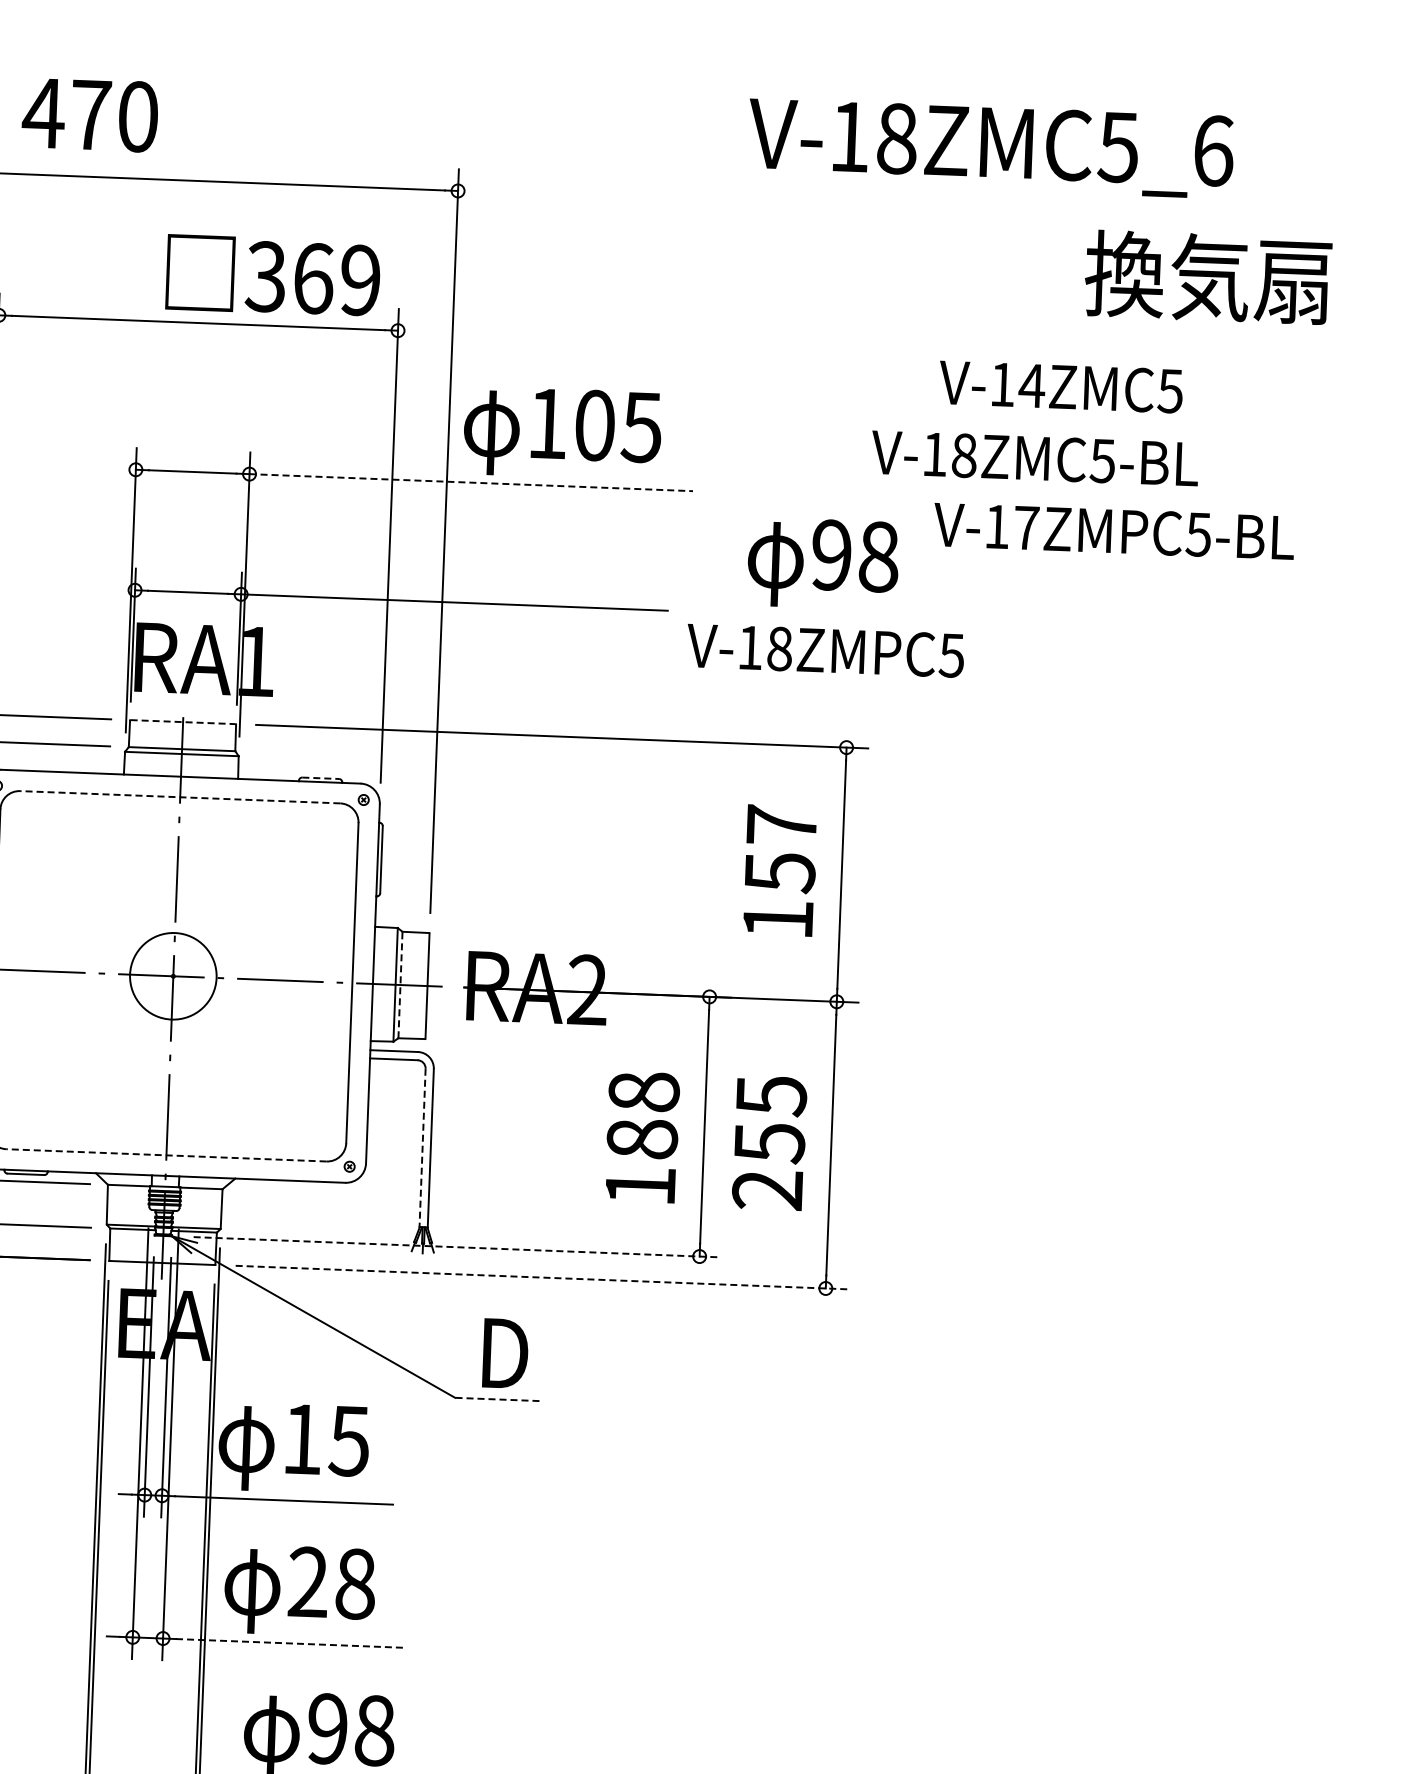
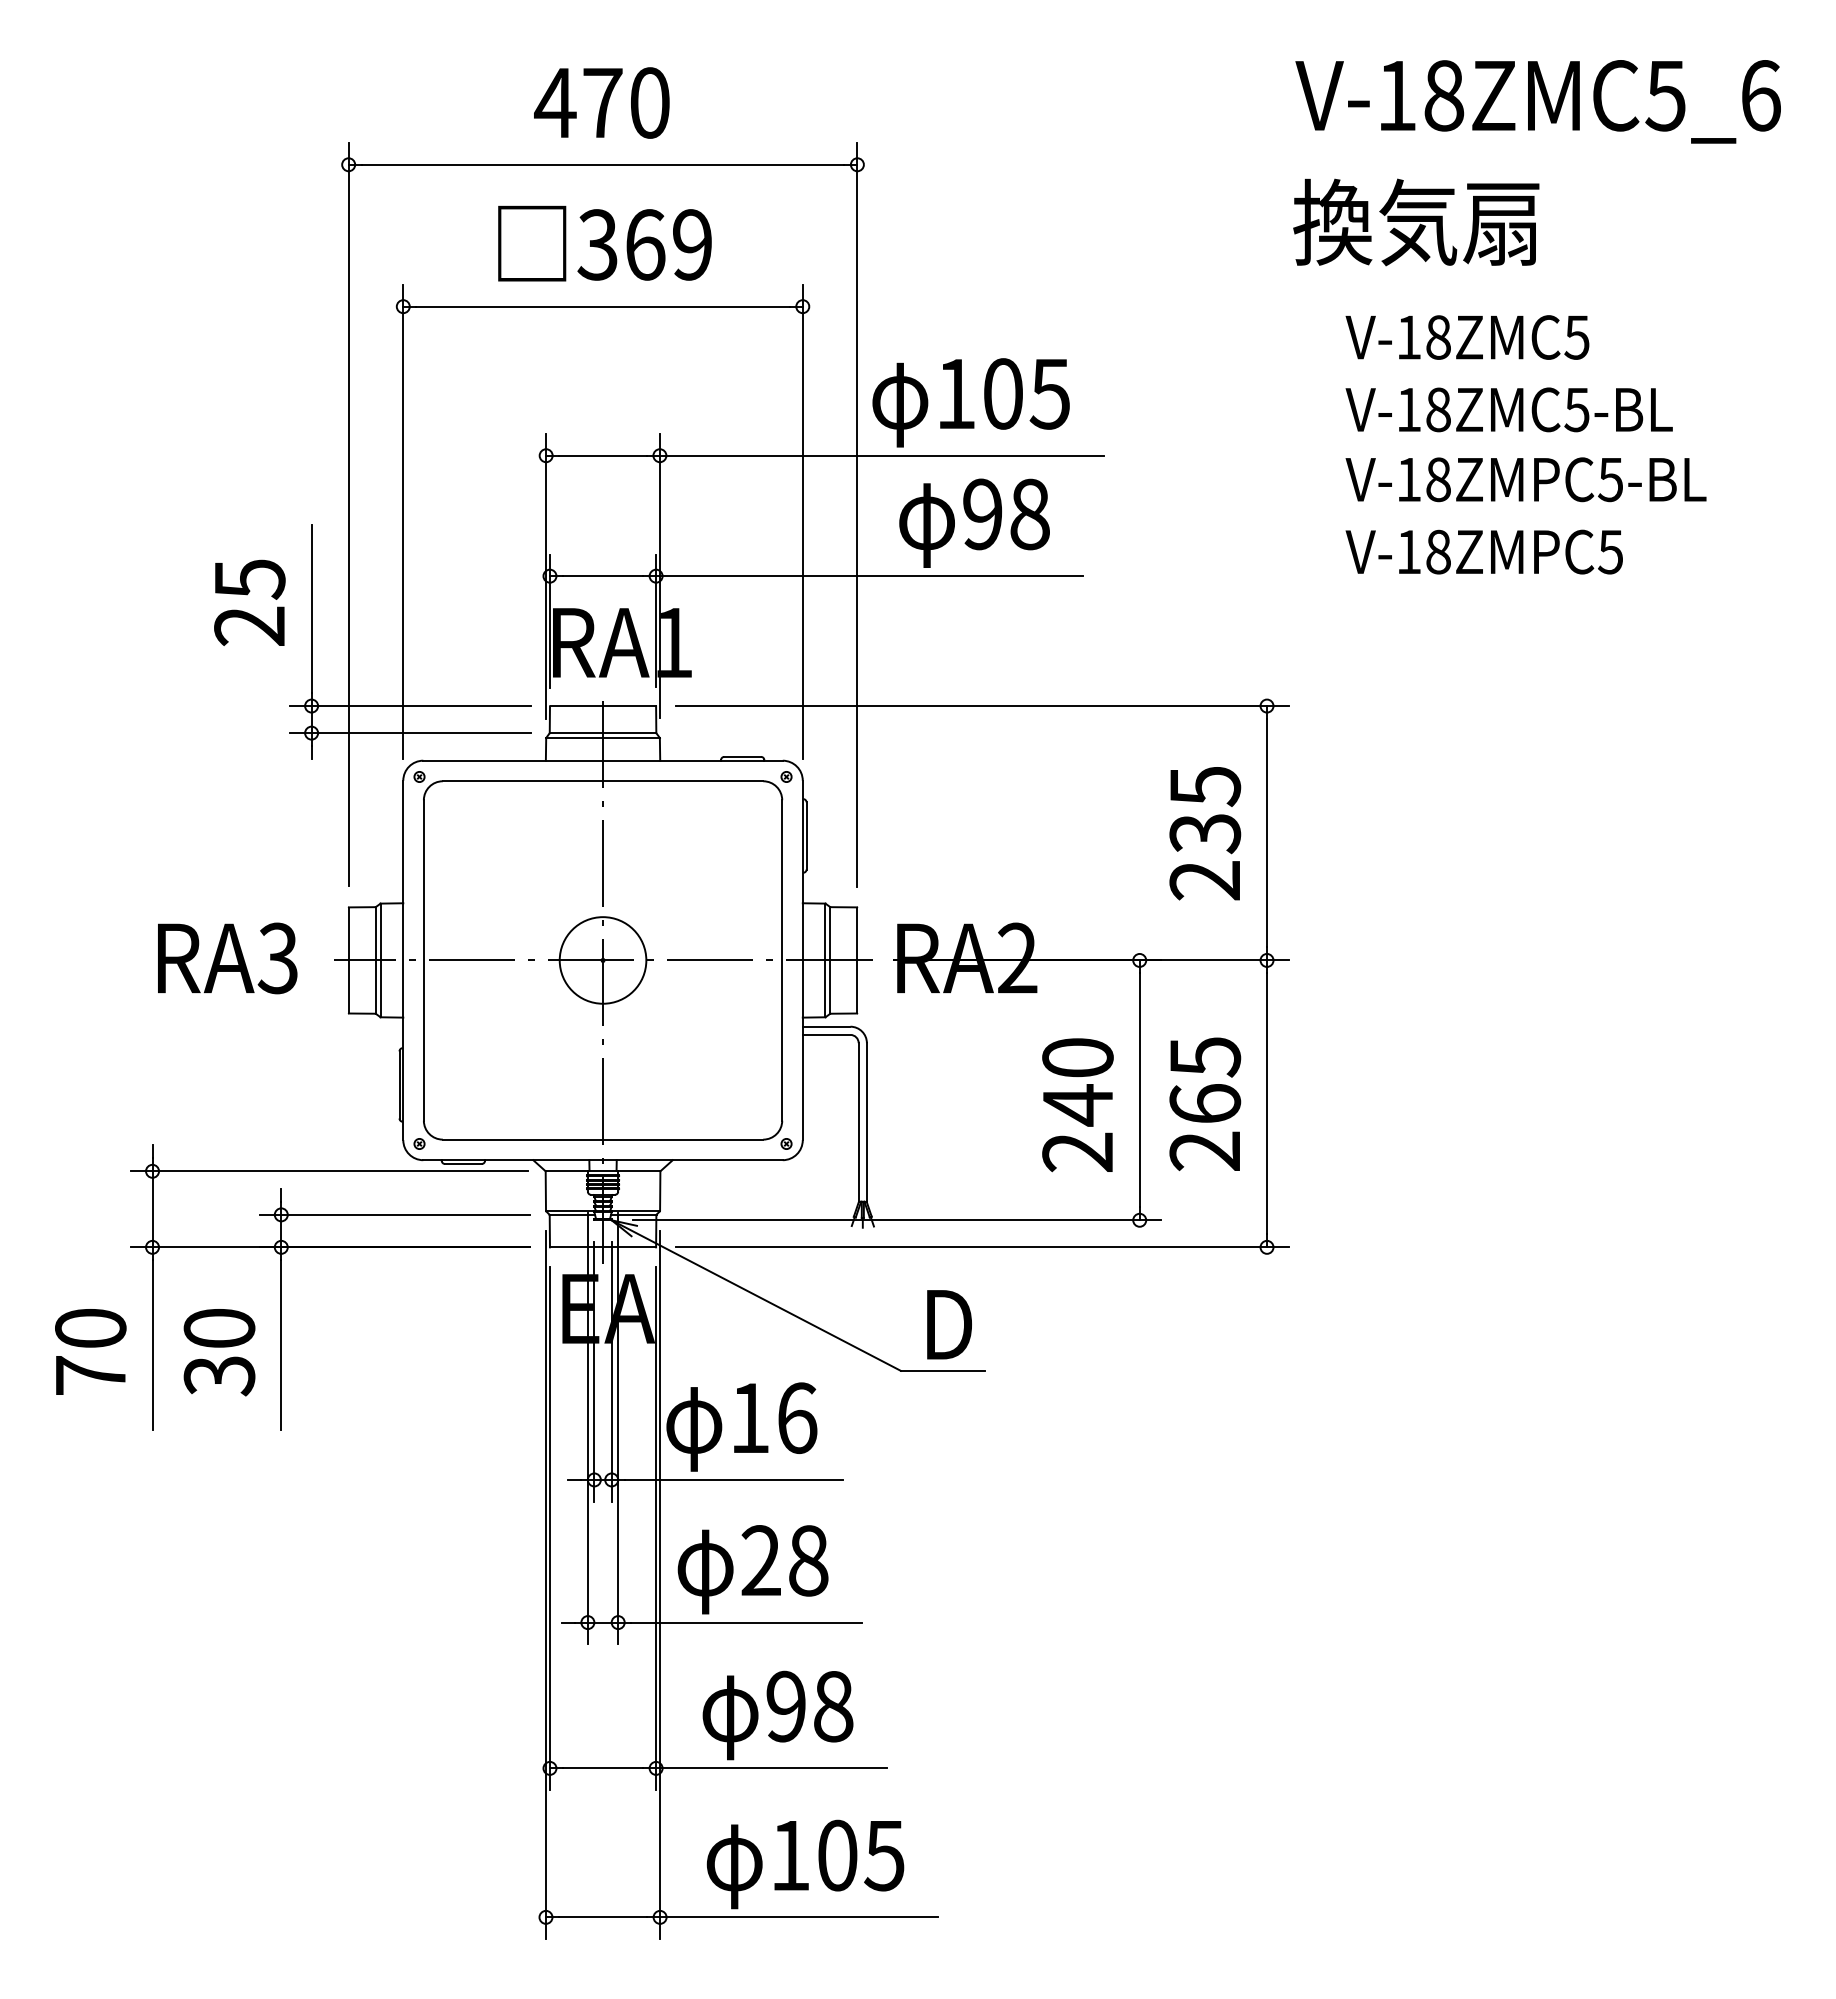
text: (89, 114) -> (601, 102), moved
text: (990, 148) -> (1537, 101), moved
text: (272, 275) -> (604, 243), moved
text: (1208, 277) -> (1416, 222), moved
text: (1032, 385) -> (1438, 337), V-14ZMC5 -> V-18ZMC5
text: (1034, 458) -> (1508, 409), moved
line: (470, 482) -> (881, 455), dashed -> solid
text: (1026, 527) -> (1438, 479), V-17ZMPC5-BL -> V-18ZMPC5-BL
text: (823, 562) -> (974, 522), moved
text: (824, 650) -> (1483, 551), moved
line: (183, 722) -> (603, 706), dashed -> solid
line: (321, 777) -> (743, 756), dashed -> solid
line: (179, 797) -> (602, 781), dashed -> solid
text: (780, 872) -> (1205, 833), 157 -> 235
line: (400, 984) -> (830, 959), dashed -> solid
text: (641, 1139) -> (1077, 1105), 188 -> 240
text: (769, 1143) -> (1205, 1104), 255 -> 265
line: (422, 1148) -> (858, 1122), dashed -> solid
line: (165, 1155) -> (602, 1139), dashed -> solid
line: (457, 1247) -> (897, 1220), dashed -> solid
line: (542, 1277) -> (983, 1247), dashed -> solid
line: (496, 1399) -> (942, 1370), dashed -> solid
text: (349, 1441) -> (796, 1418), 15 -> 16
line: (291, 1643) -> (746, 1622), dashed -> solid

